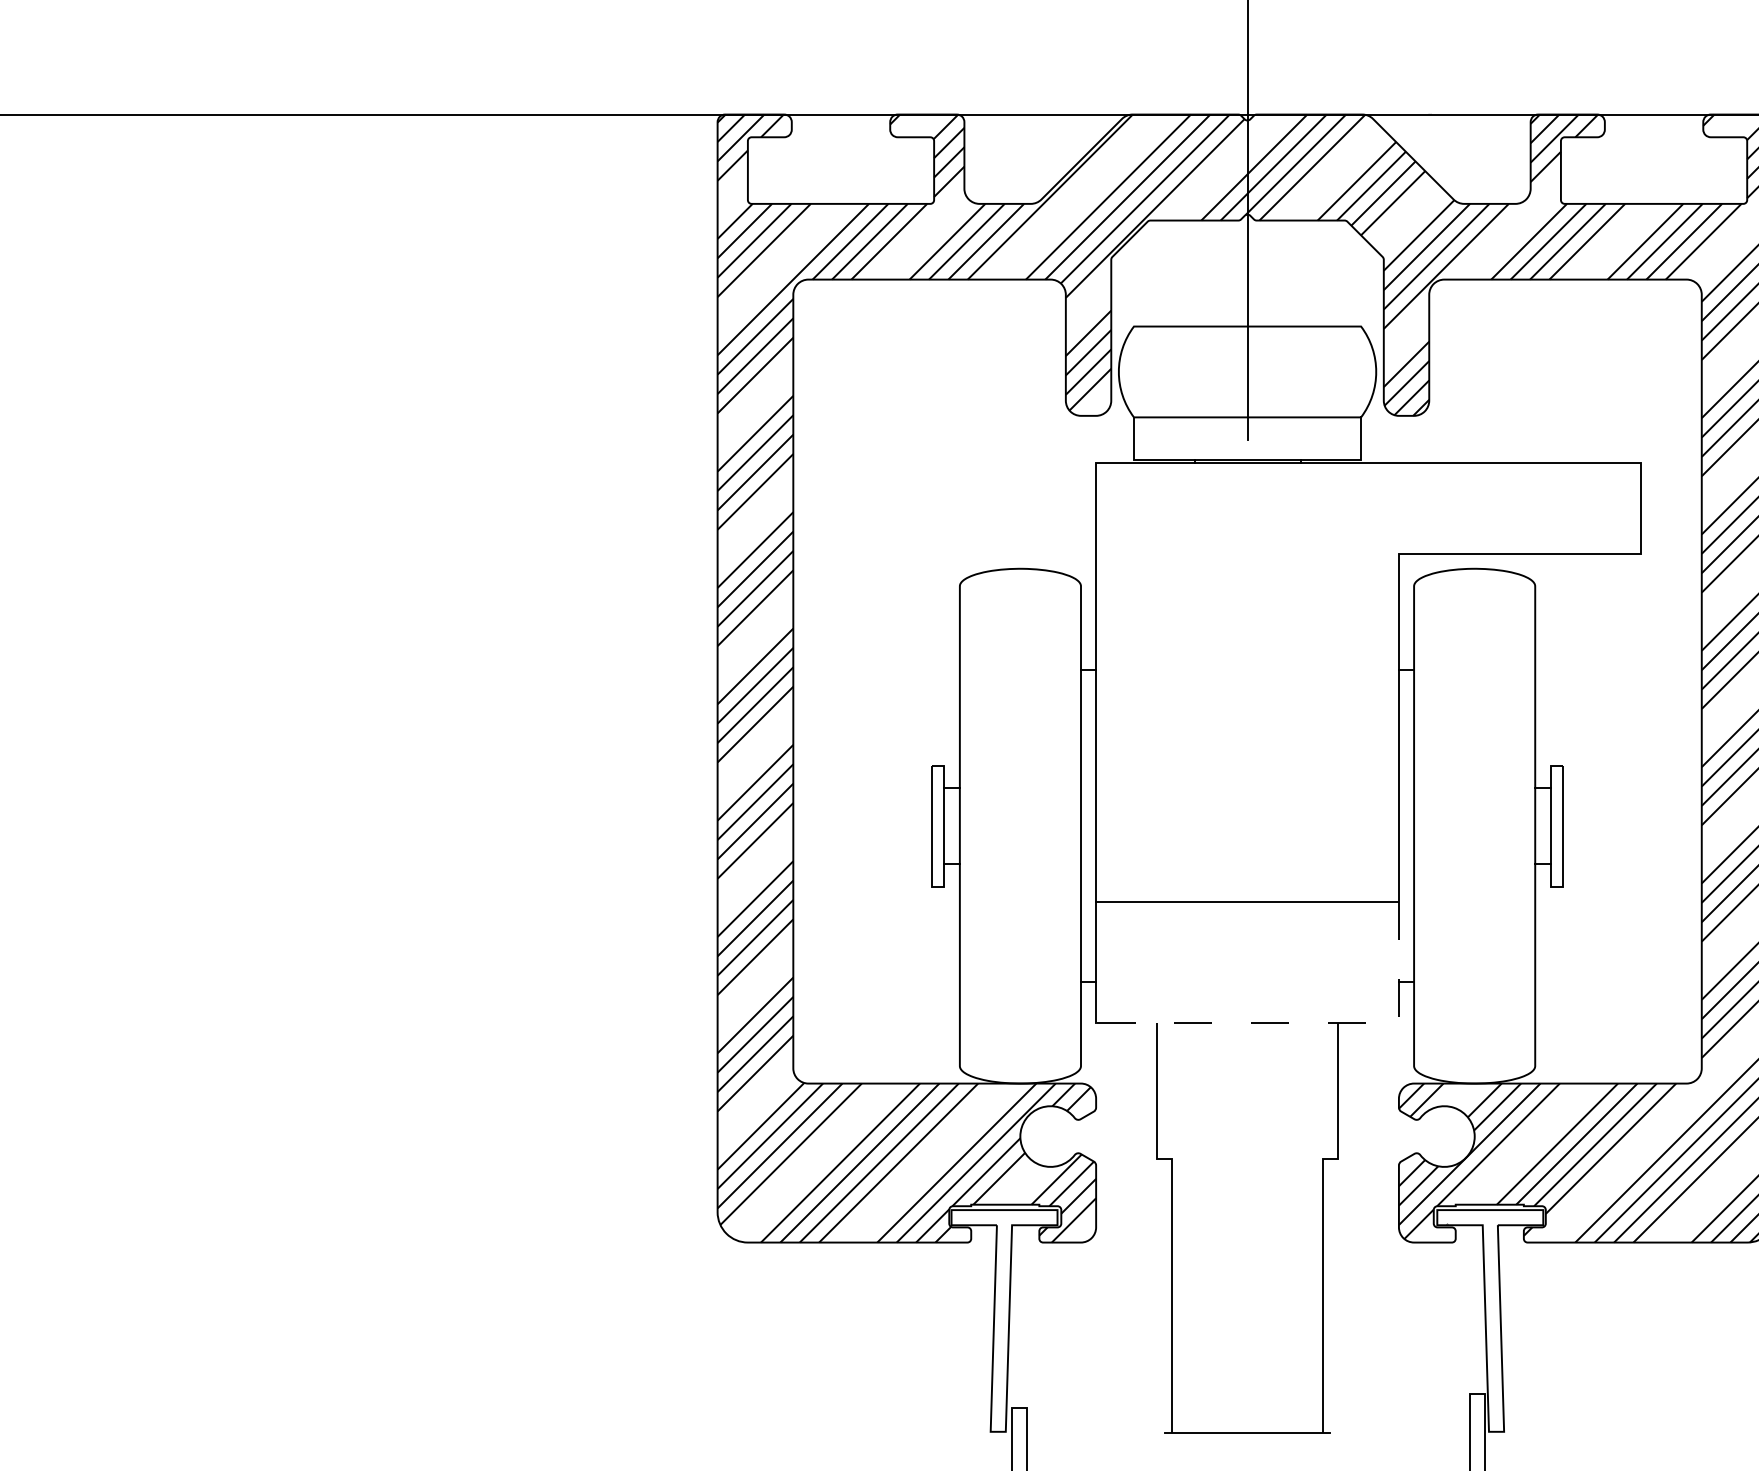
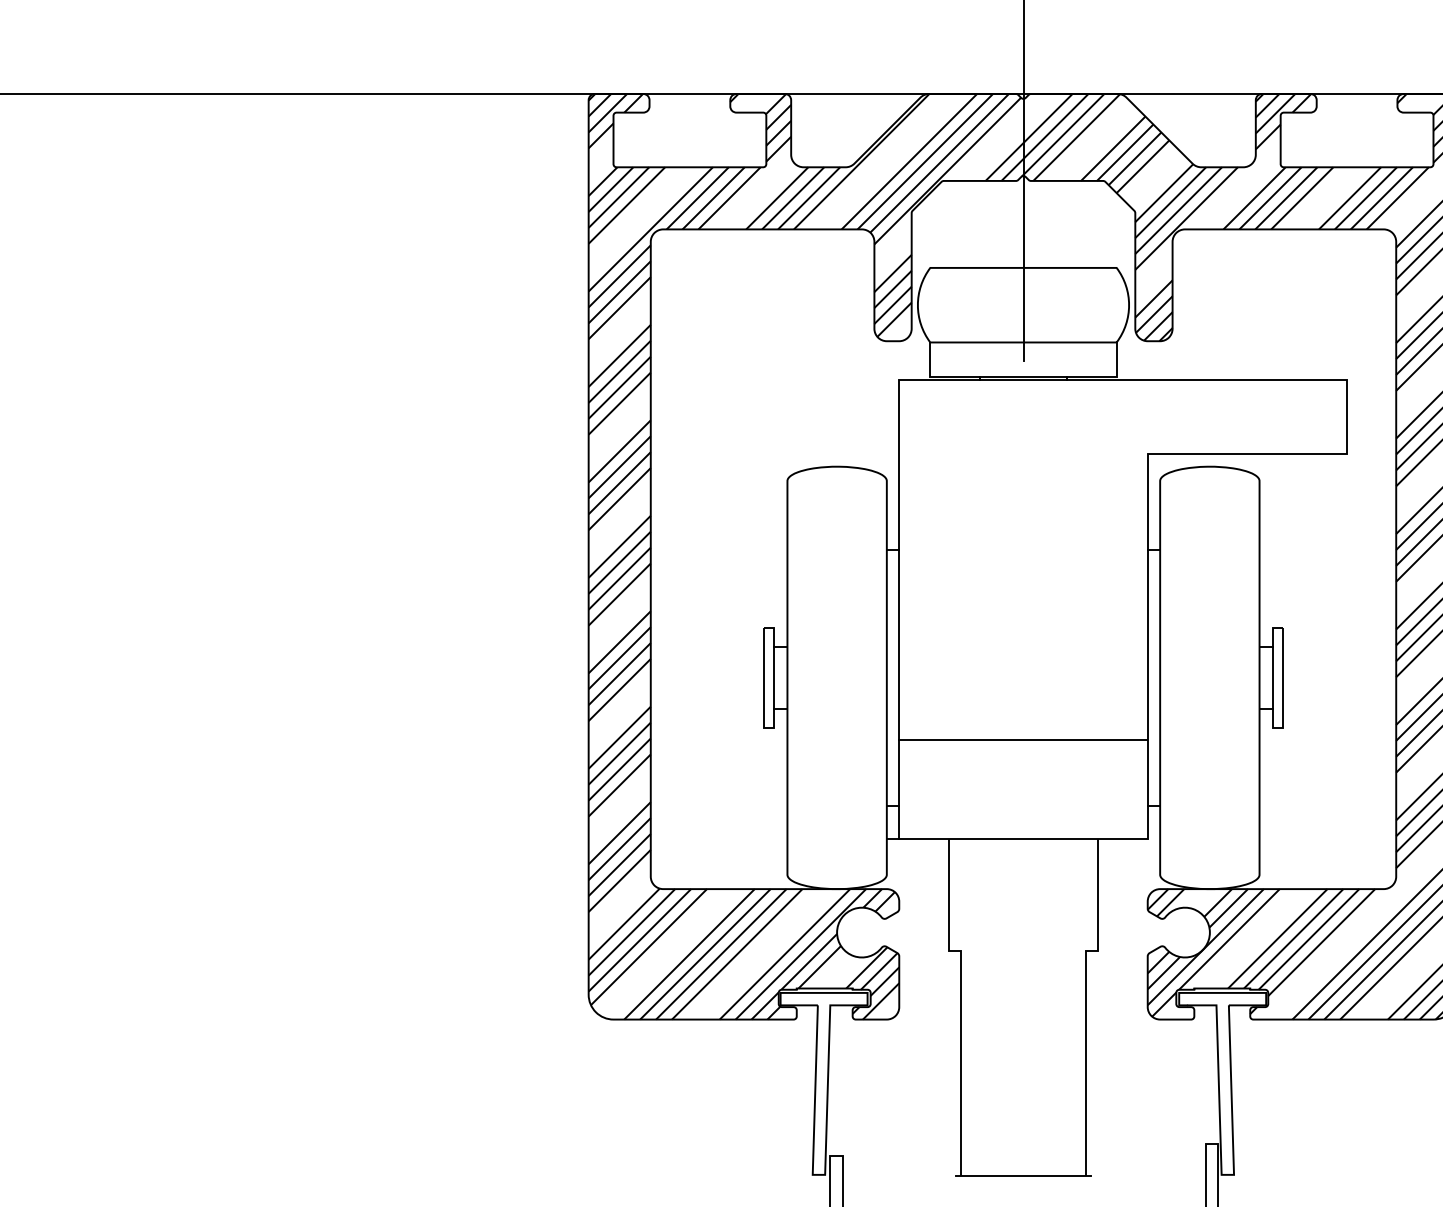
line: (1301, 1023) -> (1067, 839), dashed -> solid

